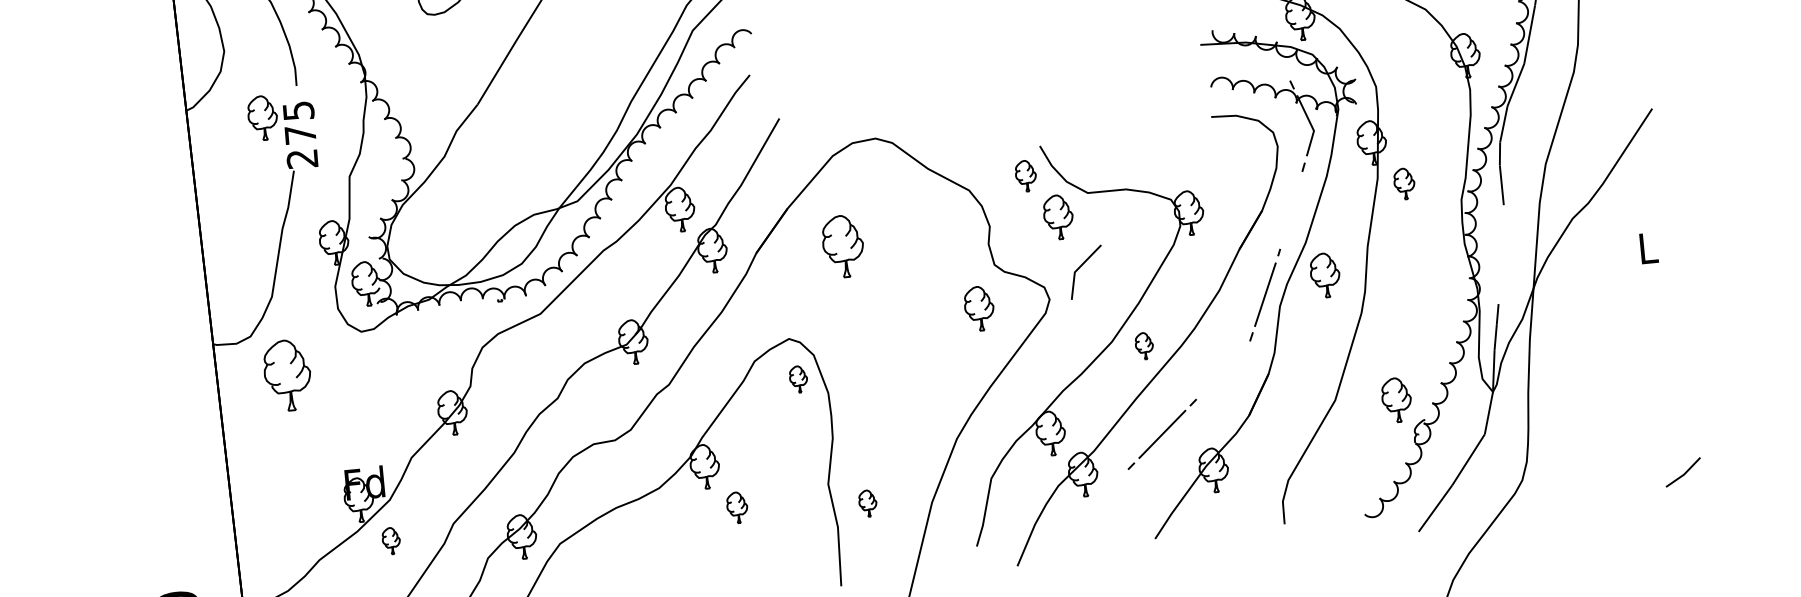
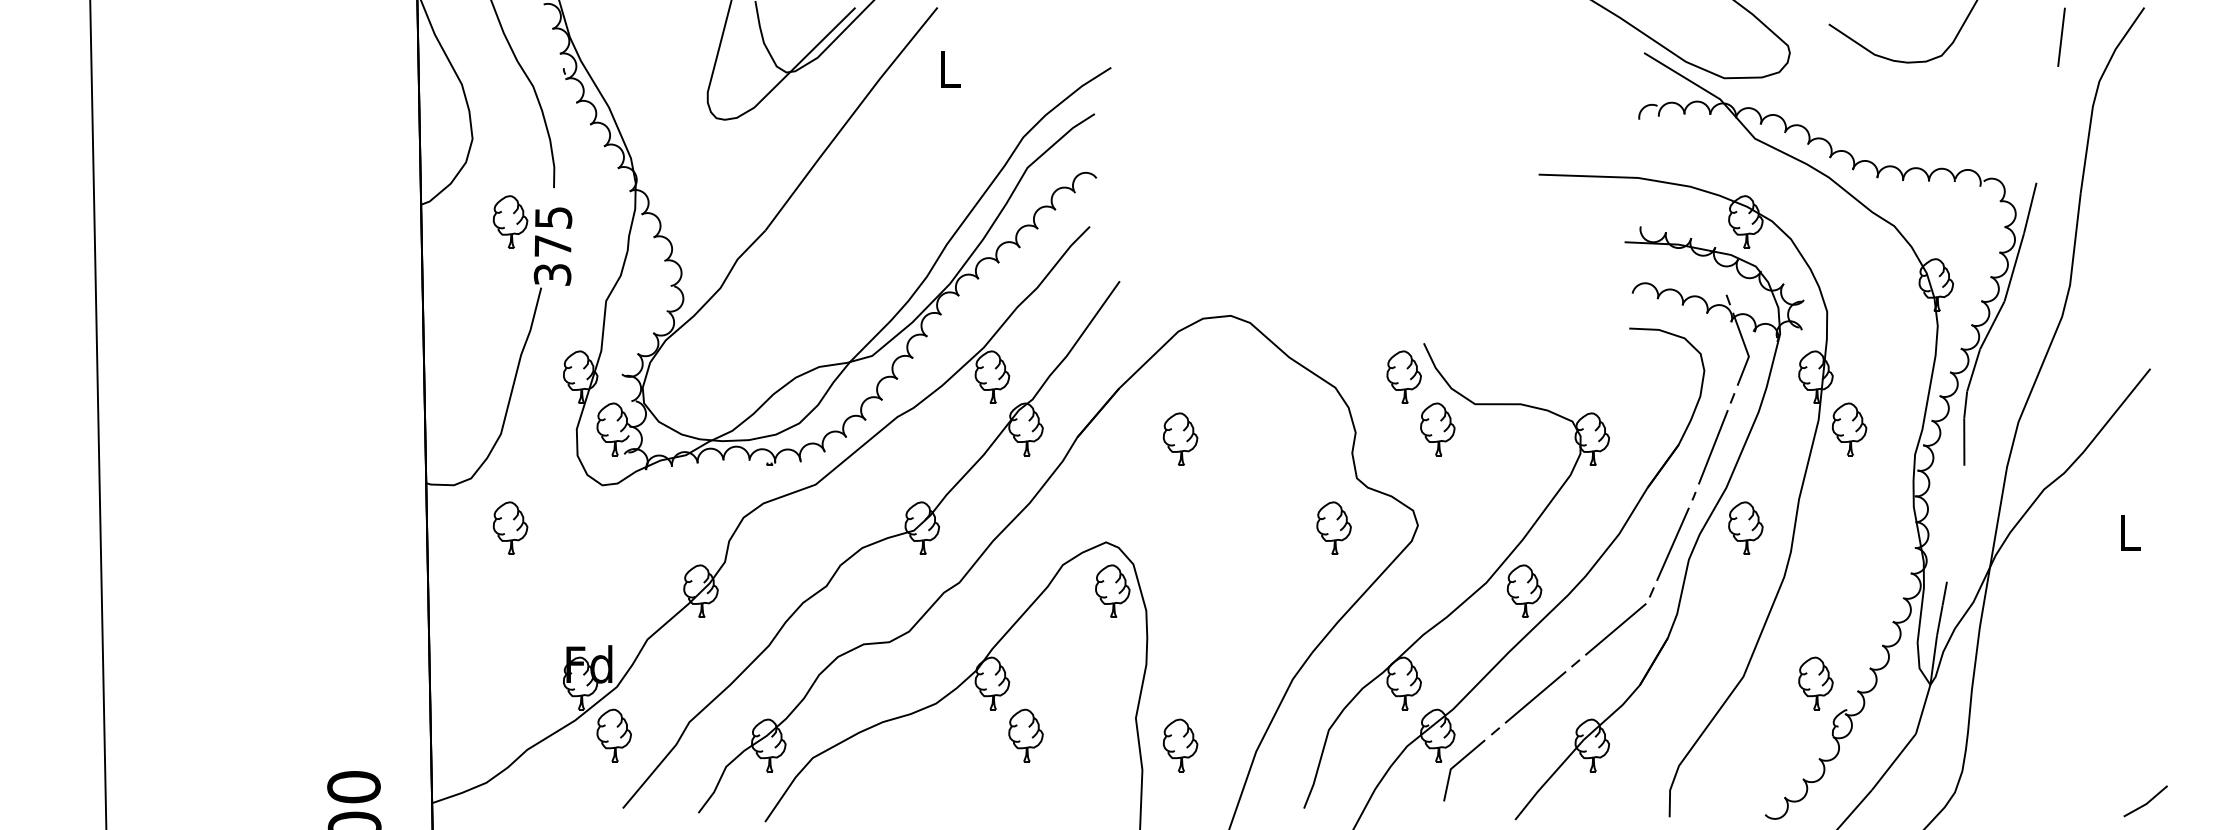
text: (302, 158) -> (552, 274), 275 -> 375
part: (1025, 175) -> (1403, 376), size x1.43
part: (1404, 184) -> (1849, 429), size x1.43
line: (1291, 210) -> (1713, 447), added
part: (843, 245) -> (1180, 438), size x0.71
line: (1081, 266) -> (1459, 763), moved
part: (1144, 345) -> (1524, 590), size x1.67
line: (1223, 370) -> (1615, 629), added
part: (287, 374) -> (510, 527), size x0.62
part: (798, 378) -> (1112, 590), size x1.67
part: (867, 503) -> (1180, 745), size x1.67
part: (736, 507) -> (1025, 735), size x1.43
part: (390, 541) -> (613, 735), size x1.67

